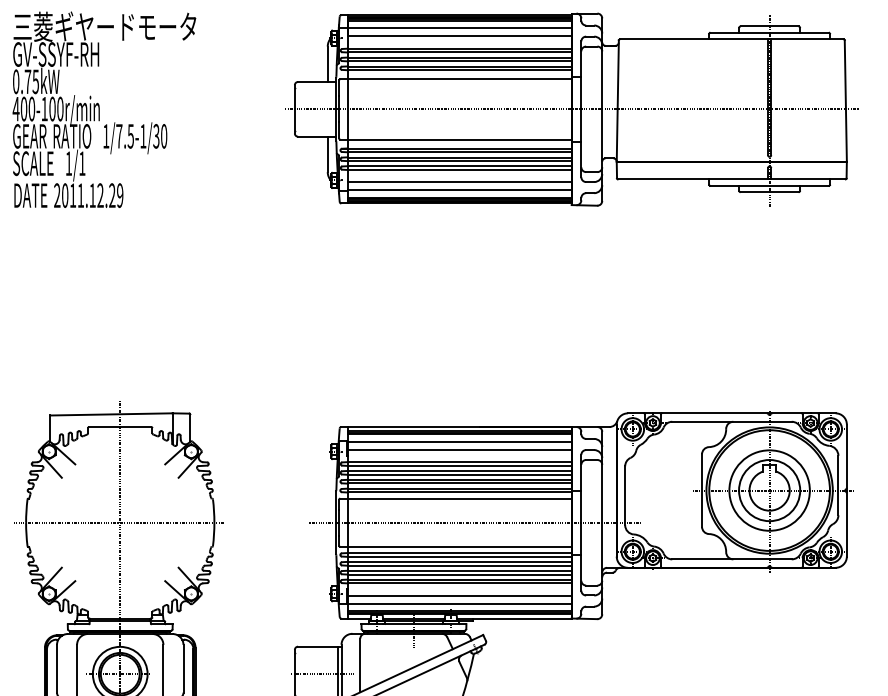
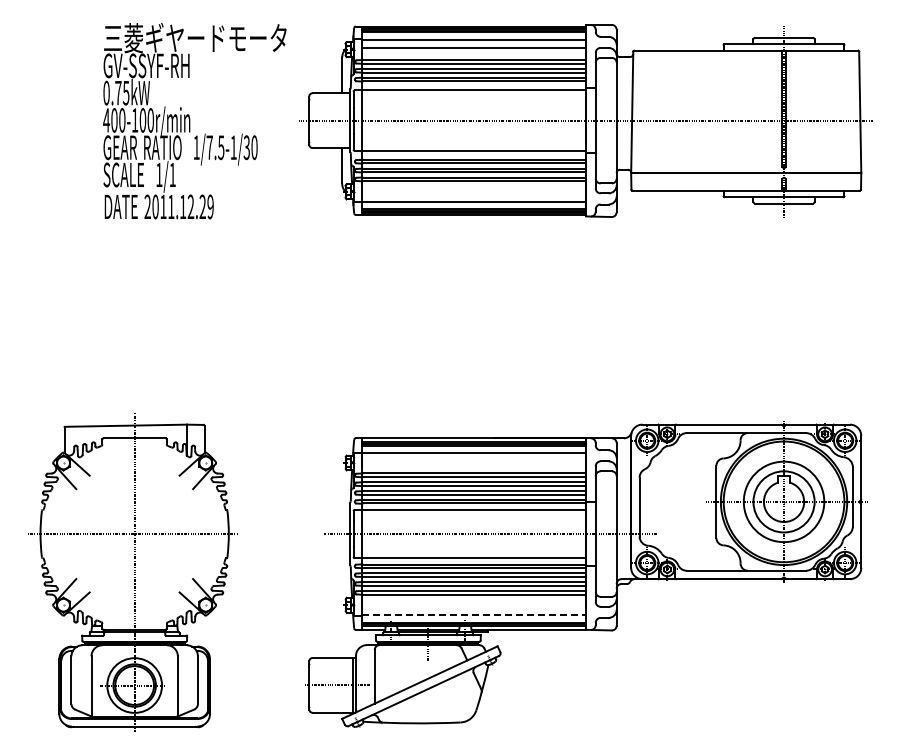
text: (104, 110) -> (194, 121), moved
line: (460, 182) -> (474, 193), removed
line: (460, 450) -> (474, 461), removed
line: (460, 596) -> (474, 607), removed
line: (460, 604) -> (474, 615), solid -> dashed

